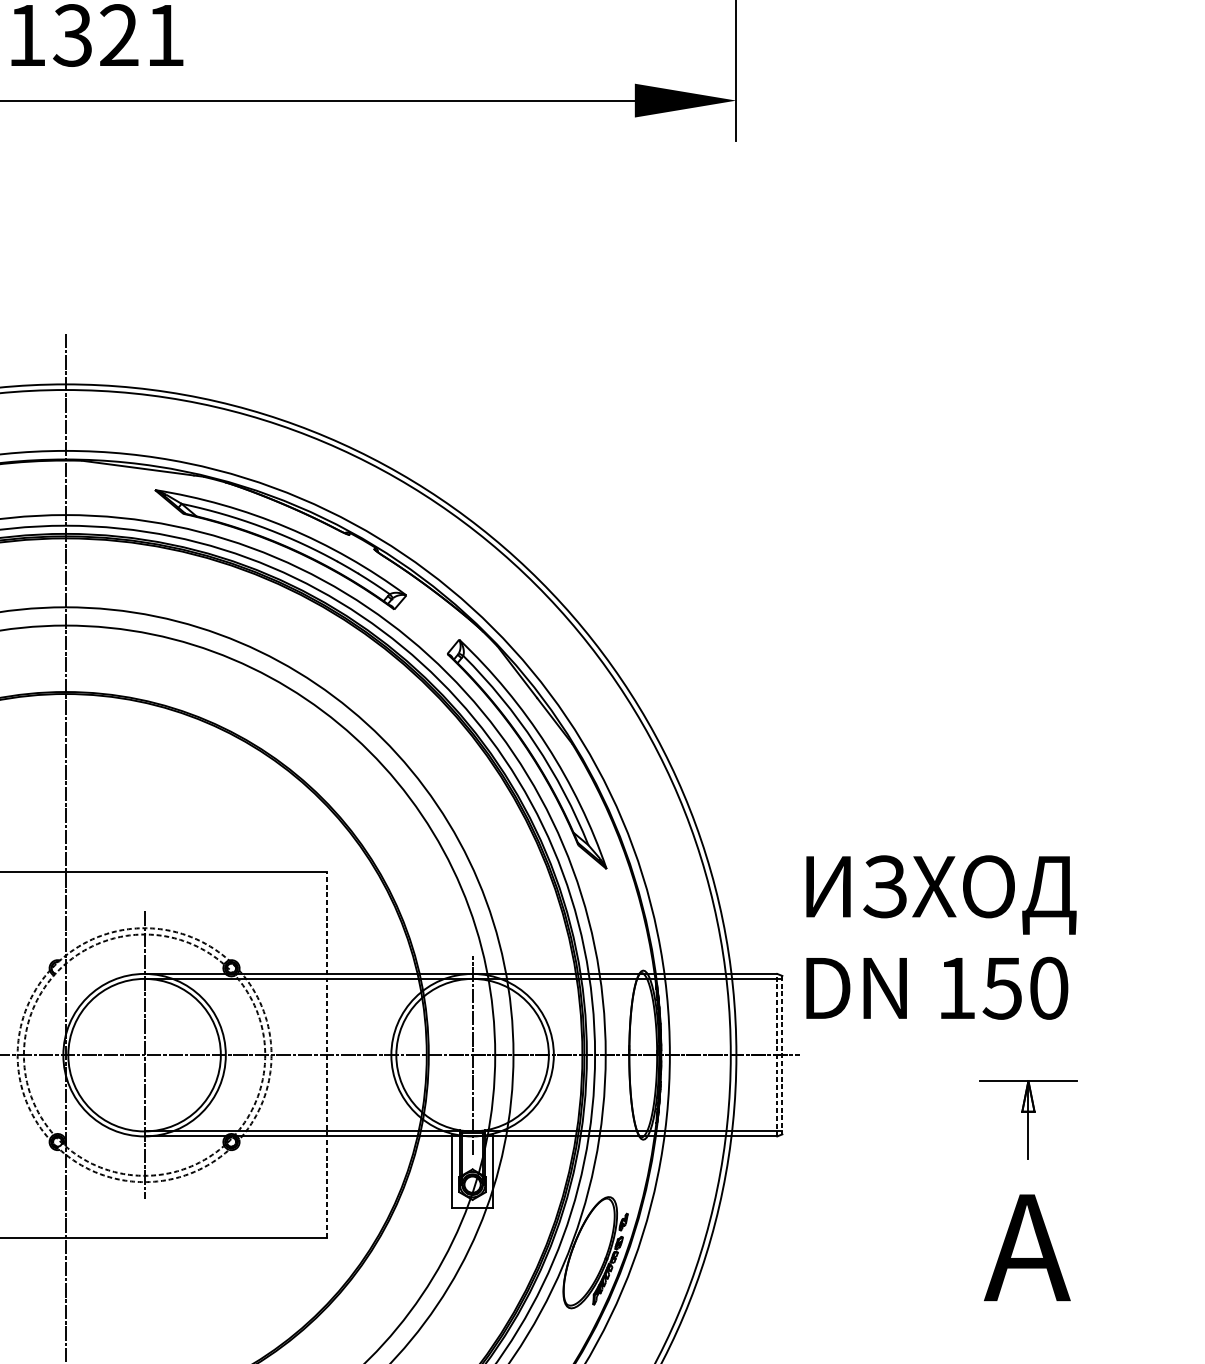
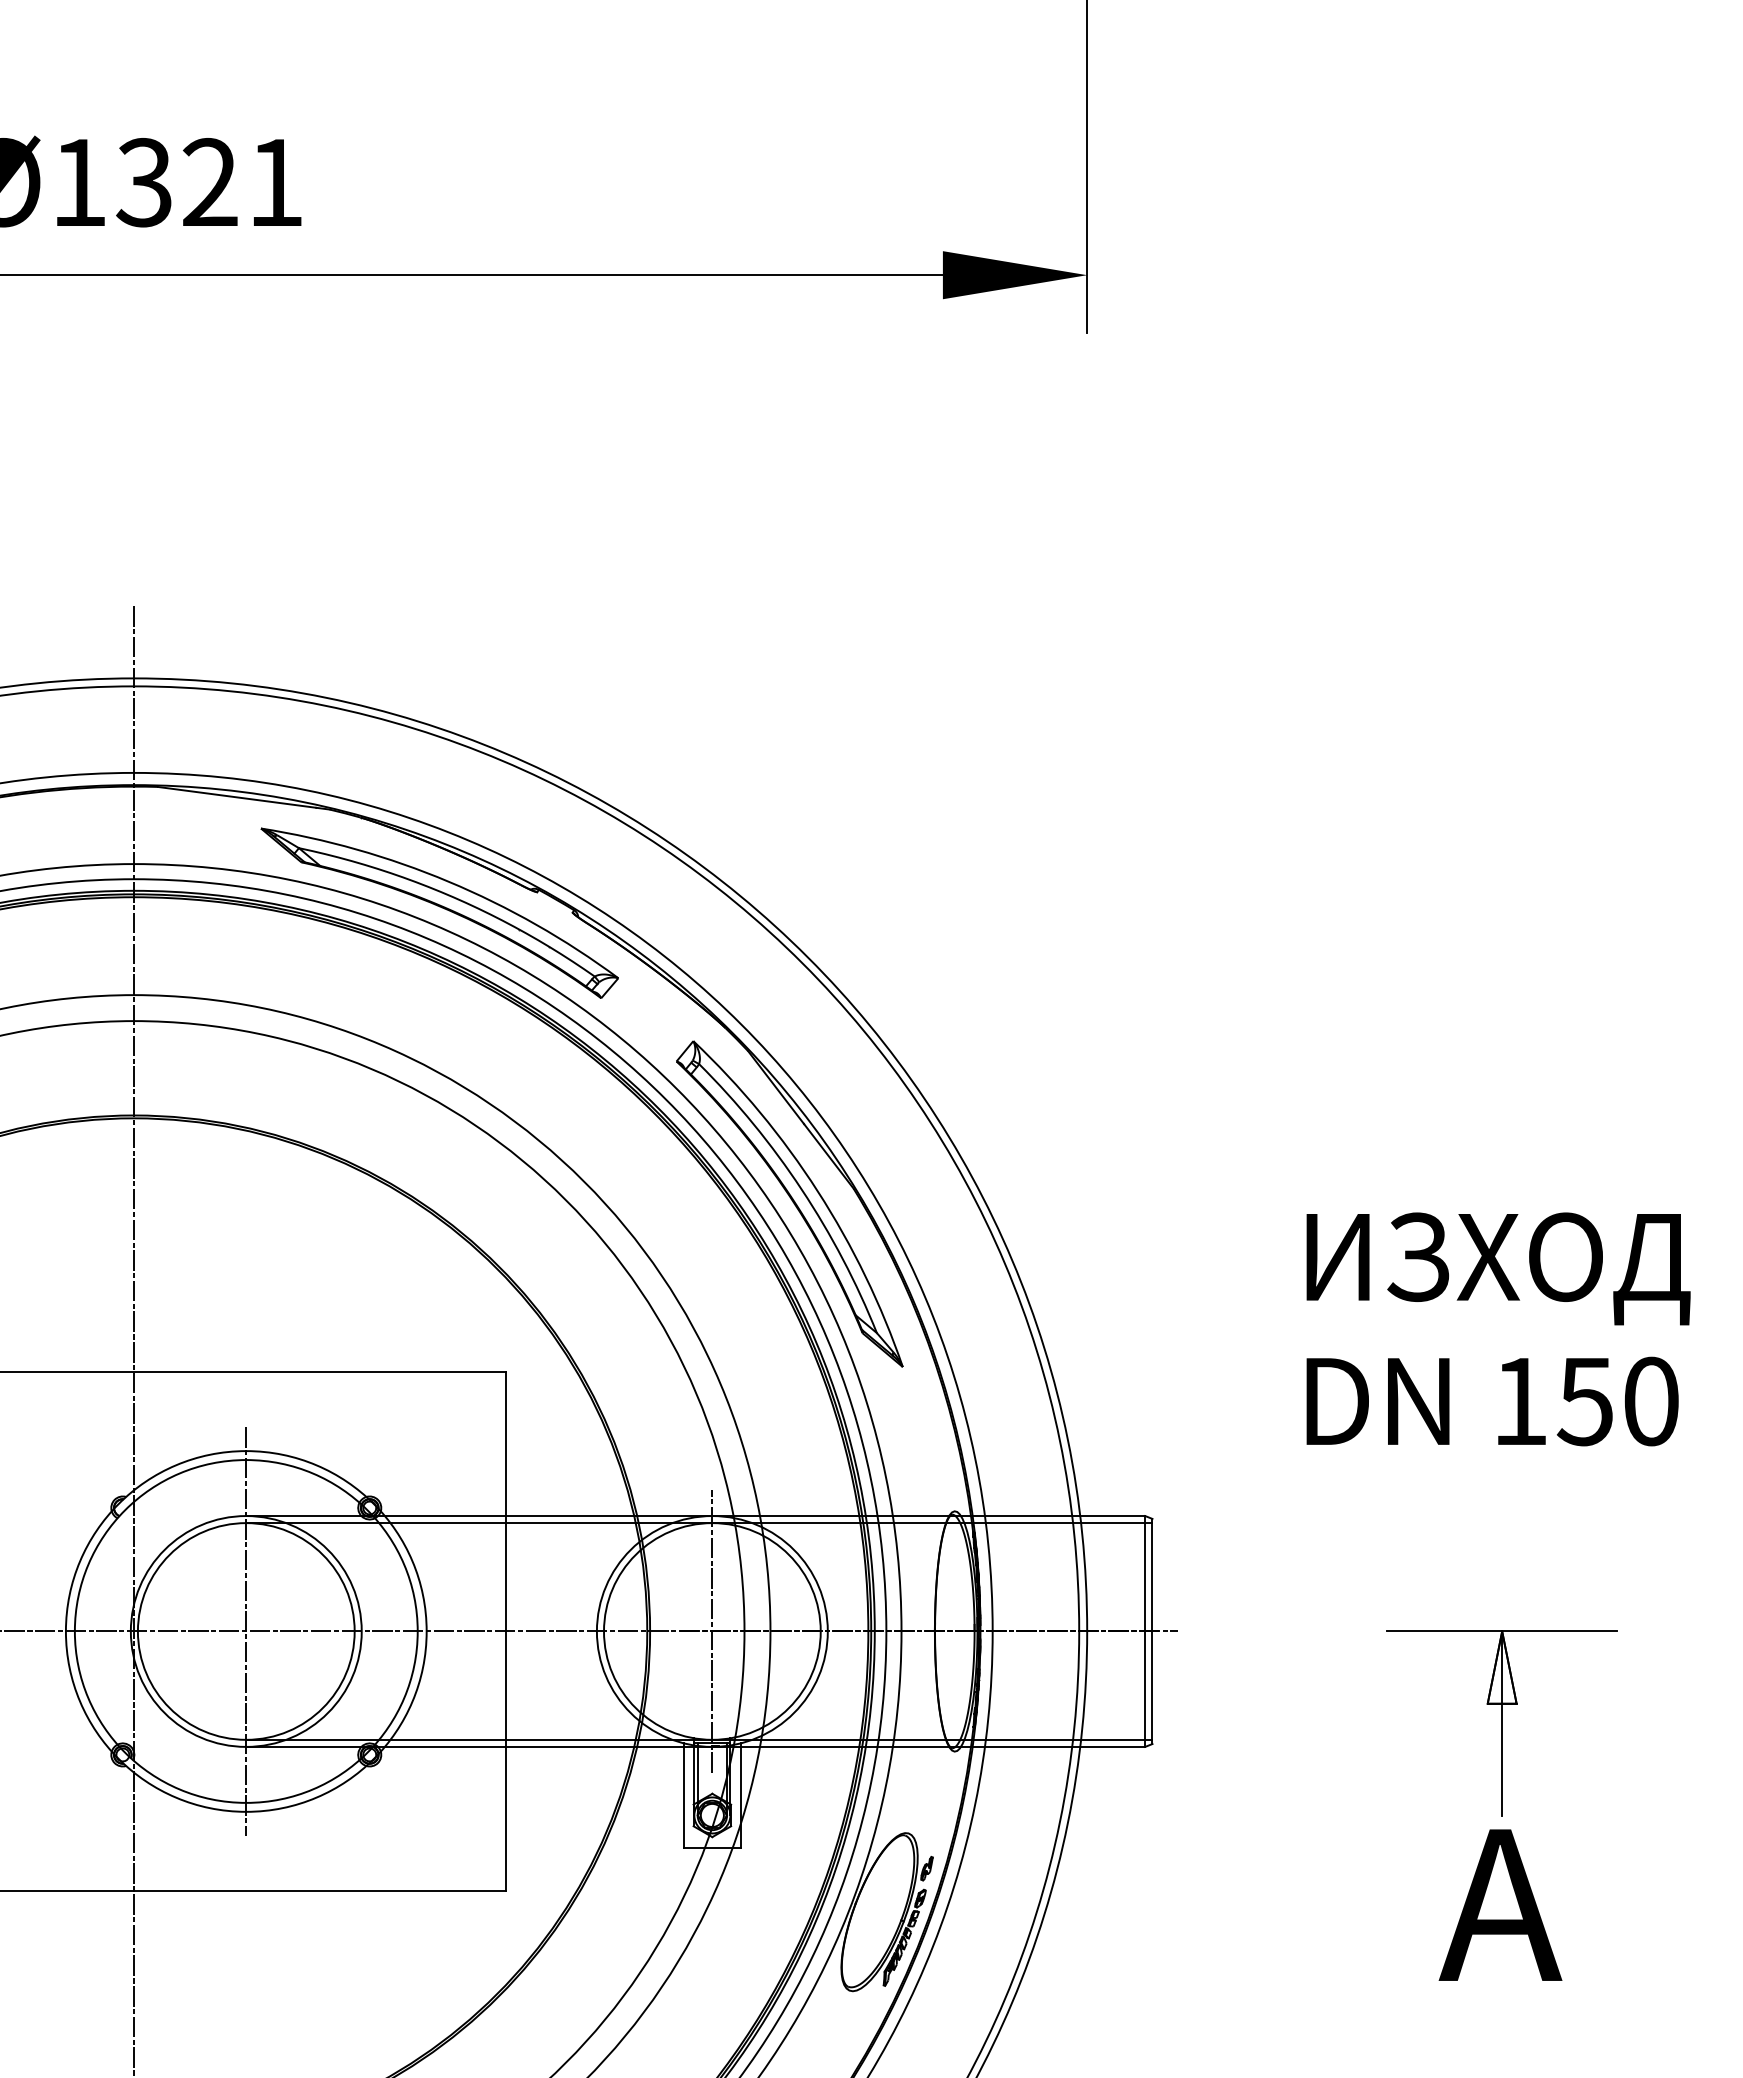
text: (941, 937) -> (1498, 1329), moved
line: (777, 1054) -> (1145, 1630), dashed -> solid
circle: (144, 1055) -> (245, 1631), dashed -> solid
circle: (144, 1055) -> (245, 1631), dashed -> solid
line: (327, 1055) -> (506, 1631), dashed -> solid
line: (782, 1055) -> (1152, 1631), dashed -> solid
part: (1028, 1119) -> (1501, 1723), size x1.67

